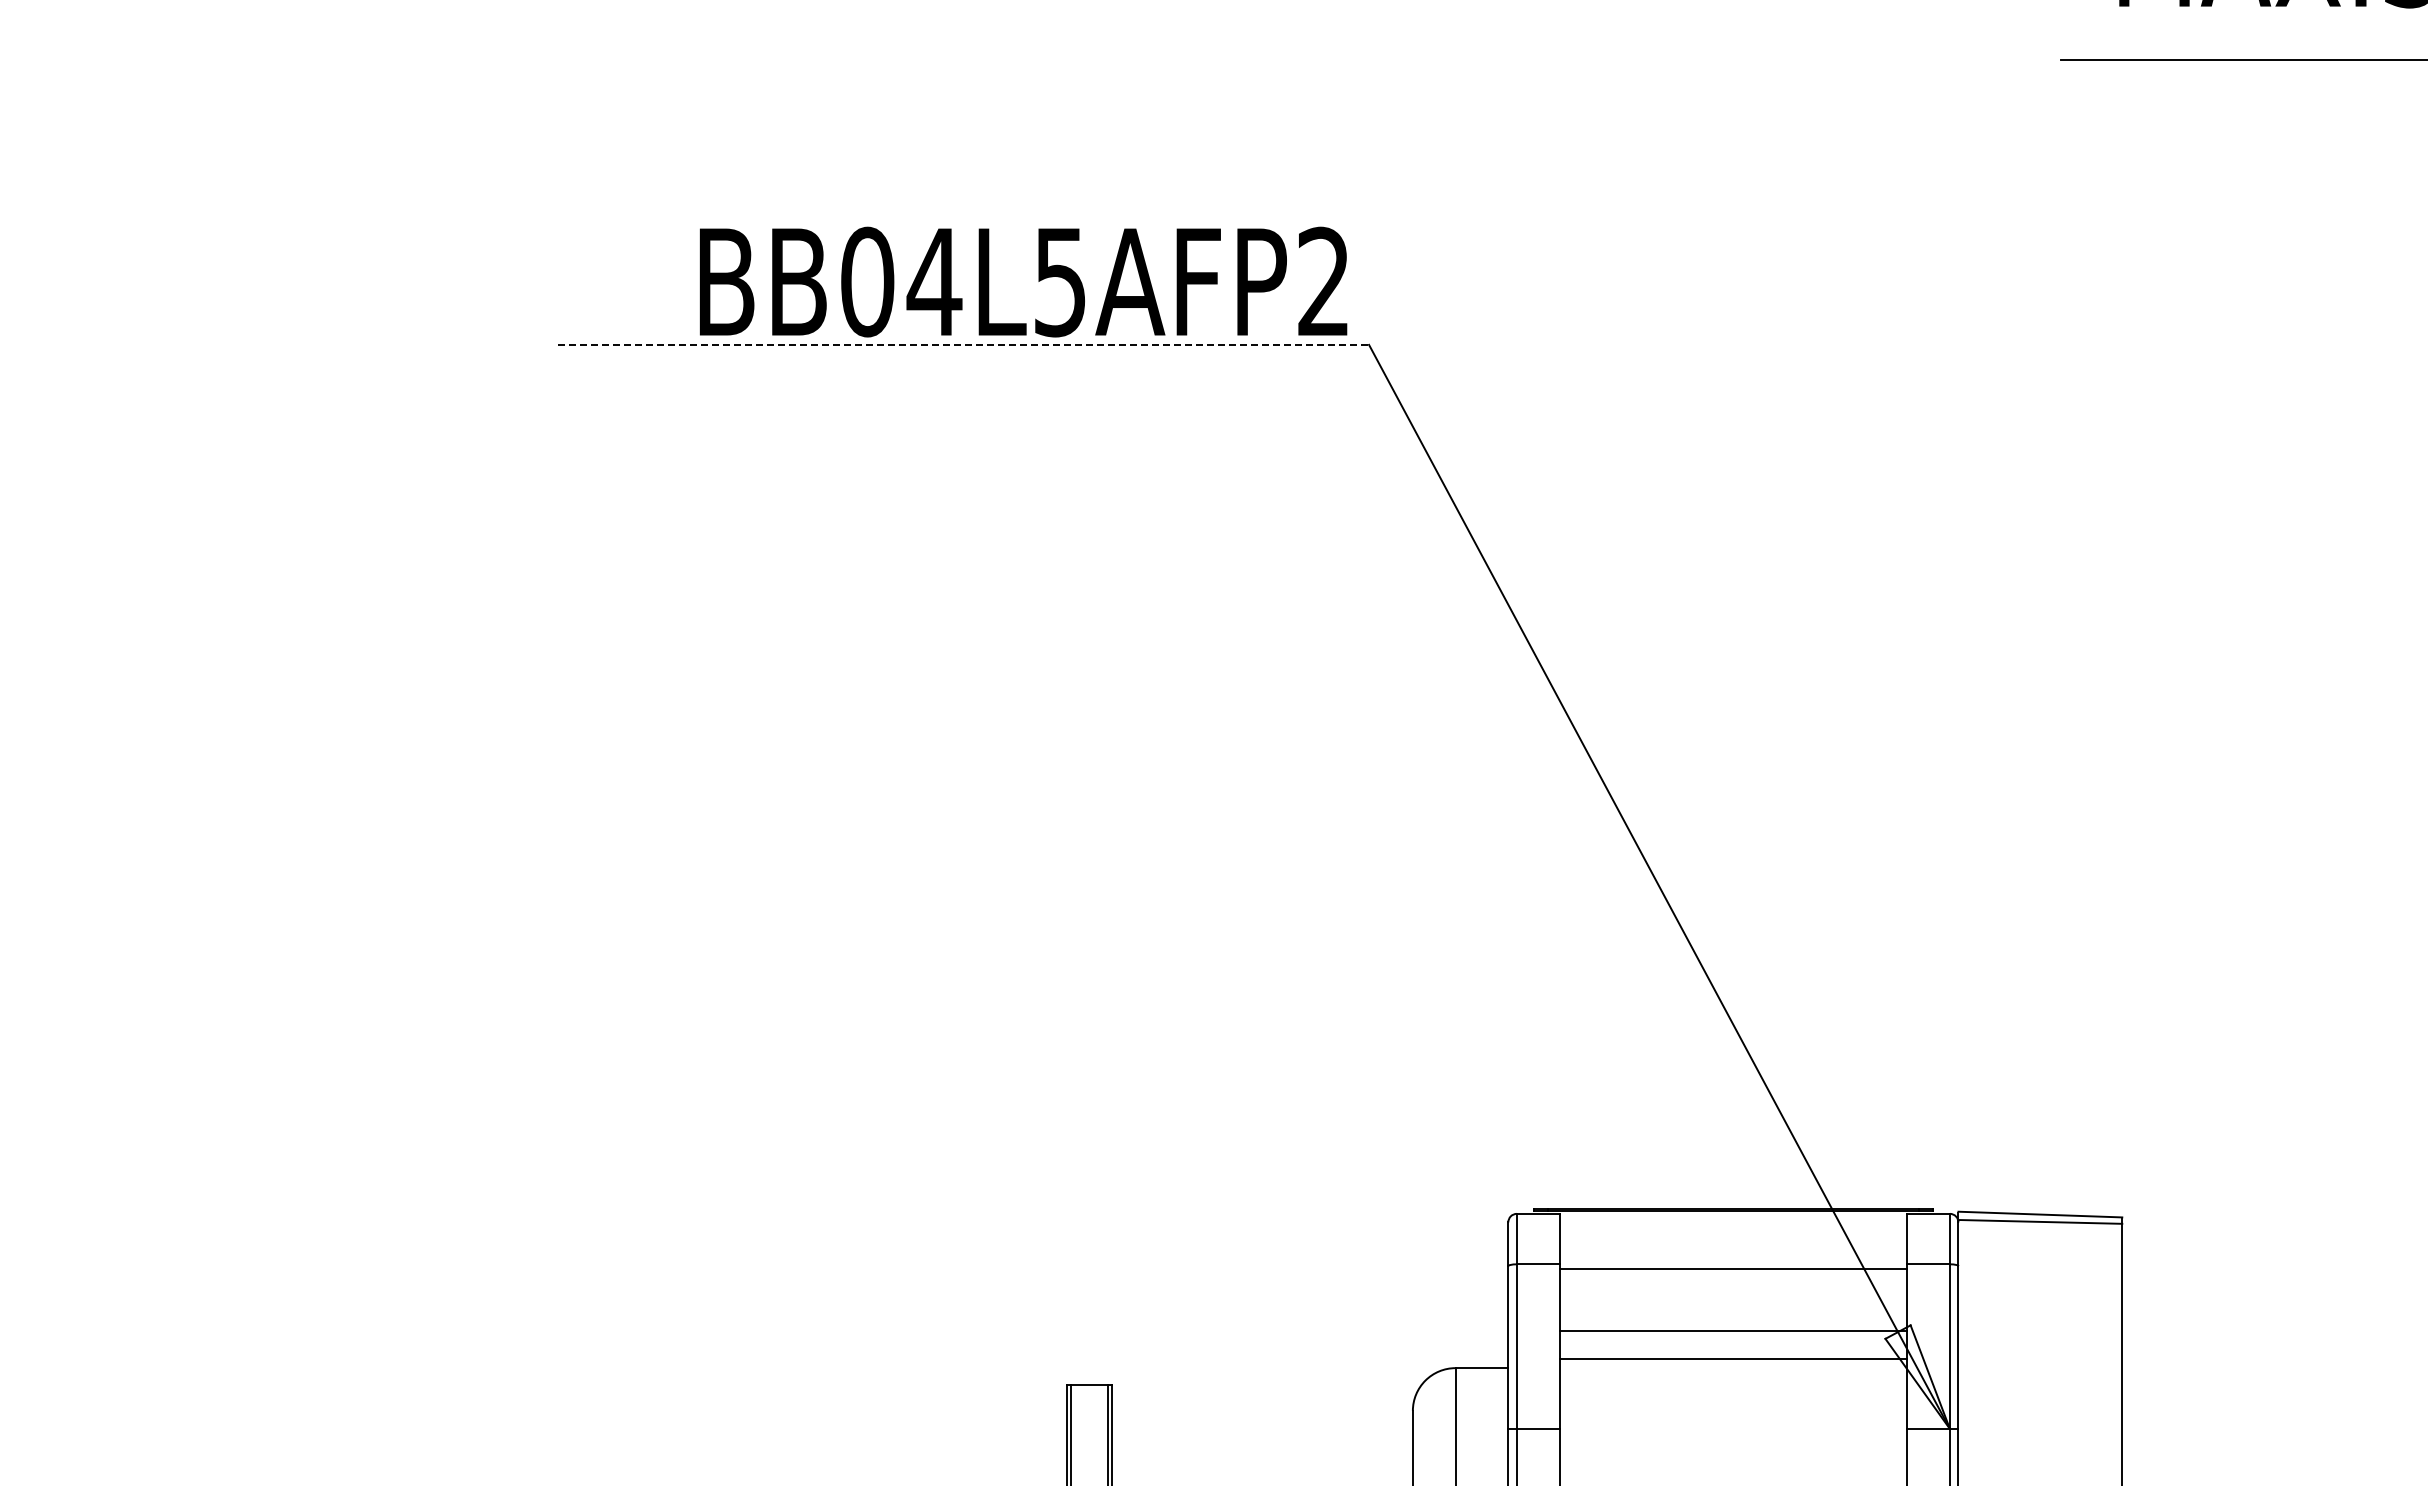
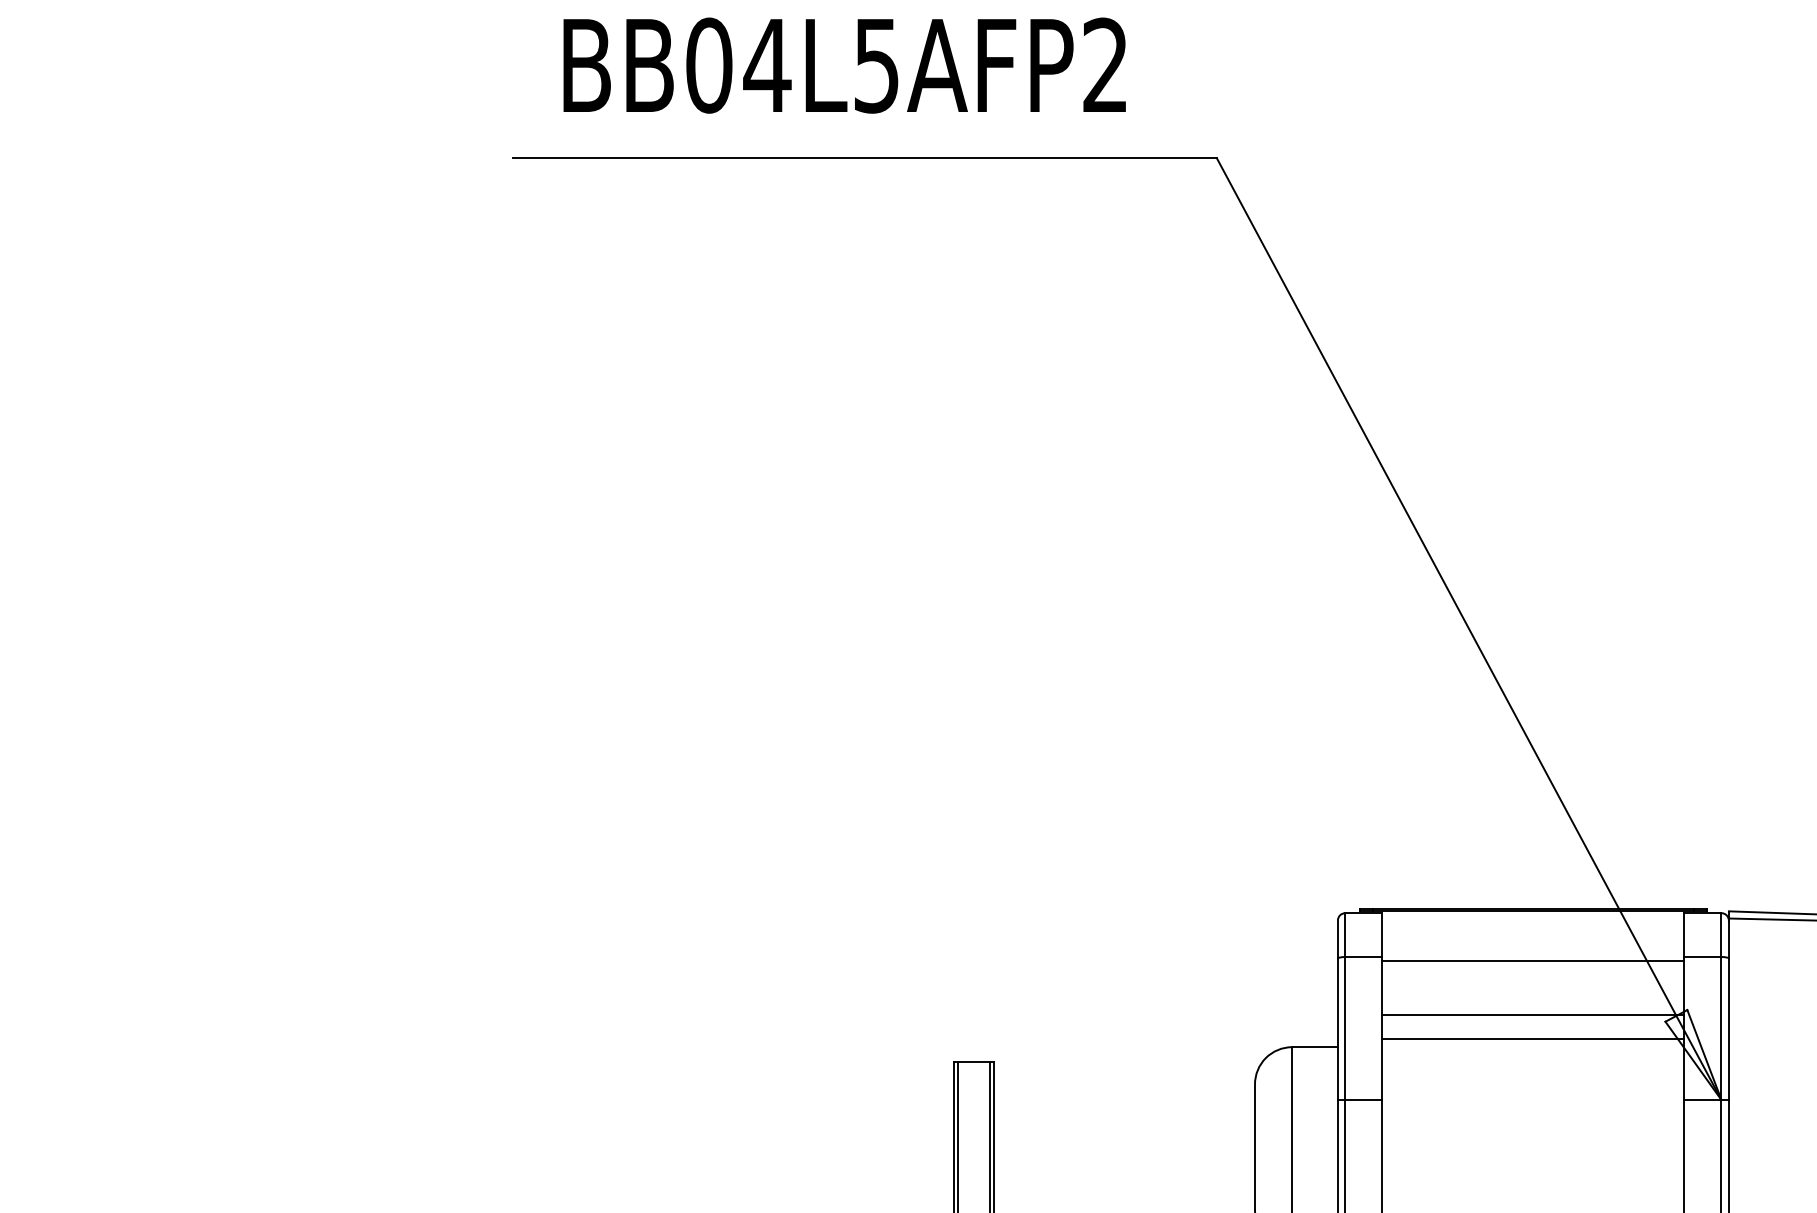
text: (1023, 281) -> (844, 65), moved
line: (964, 344) -> (865, 158), dashed -> solid

